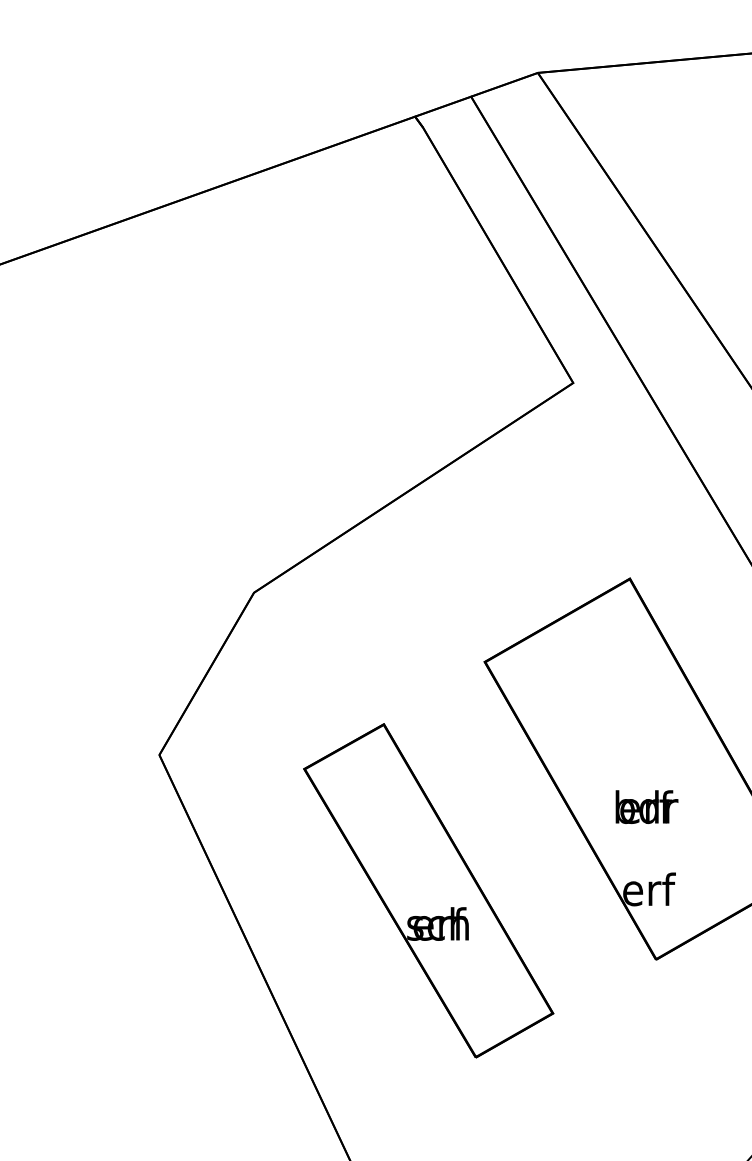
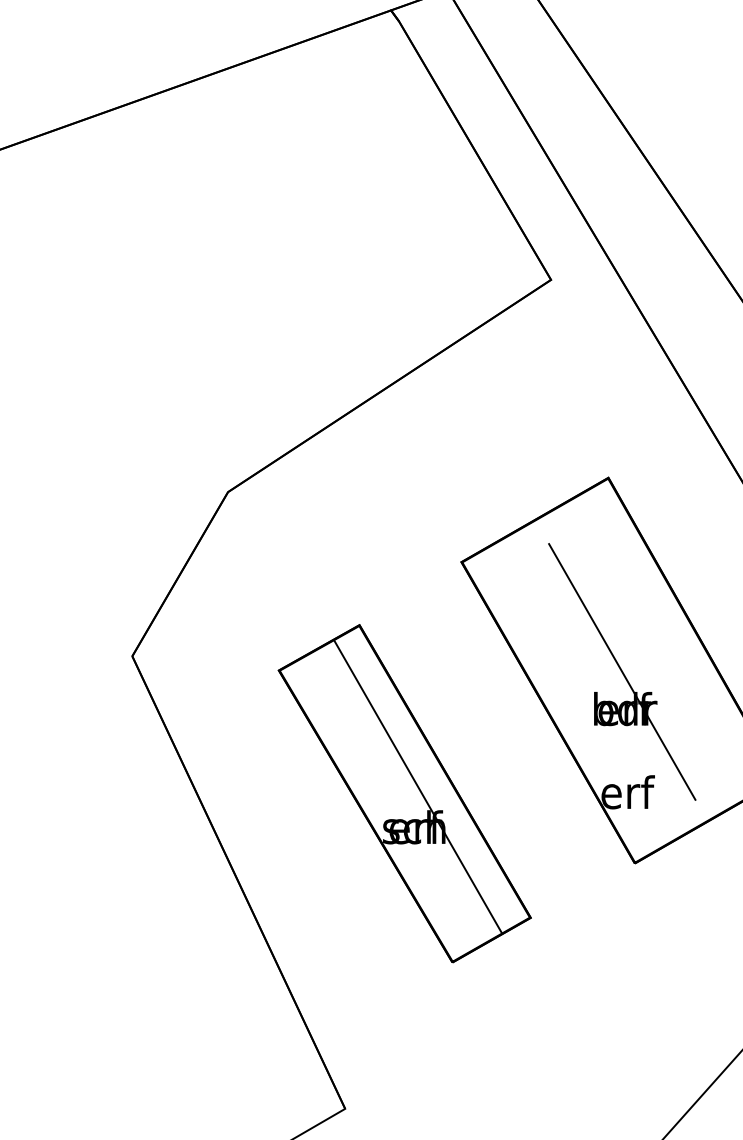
line: (643, 770) -> (622, 671), added
line: (441, 883) -> (417, 786), added

